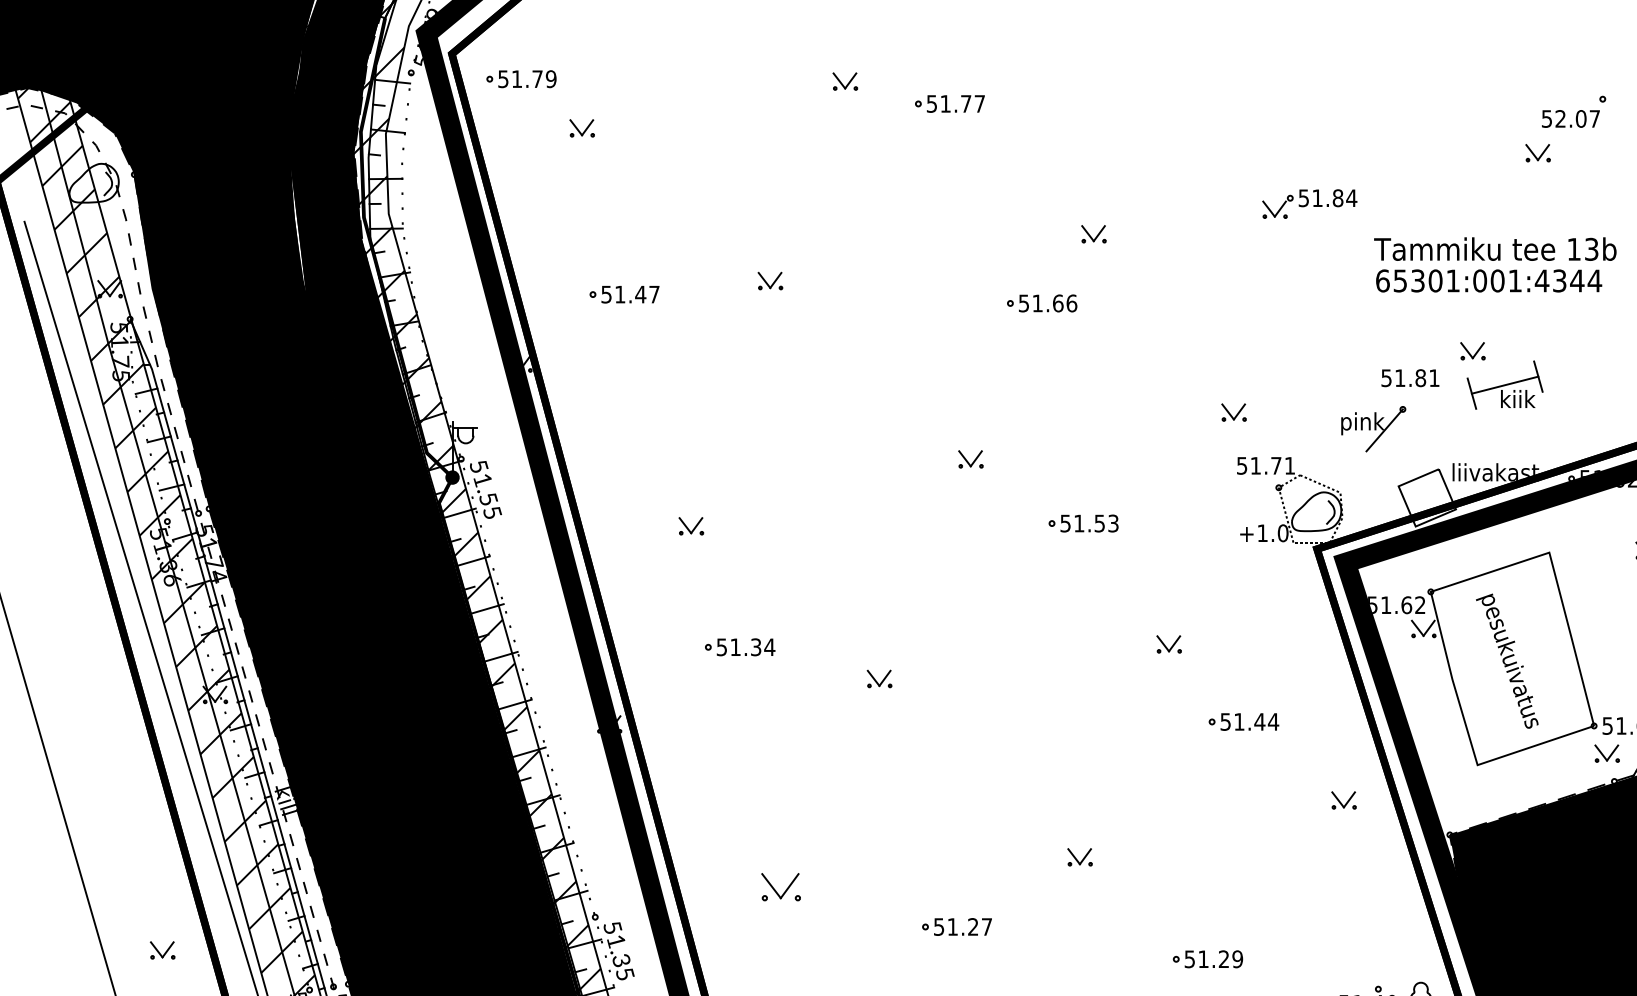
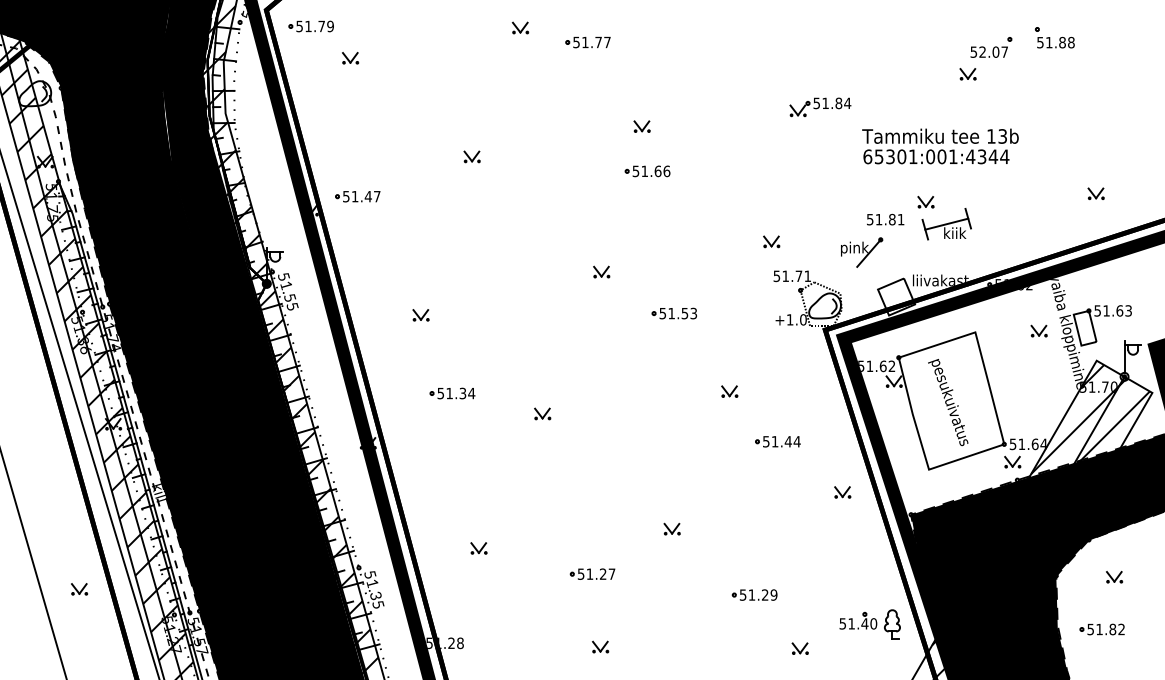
part: (1092, 233) -> (641, 126), moved
part: (623, 294) -> (357, 196), moved
part: (780, 887) -> (478, 548), size x0.62

